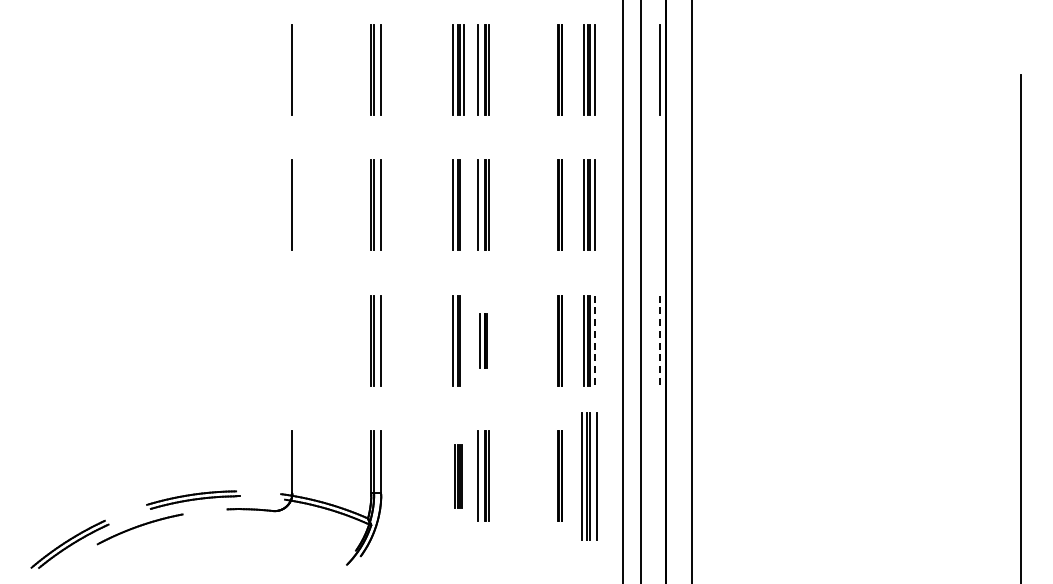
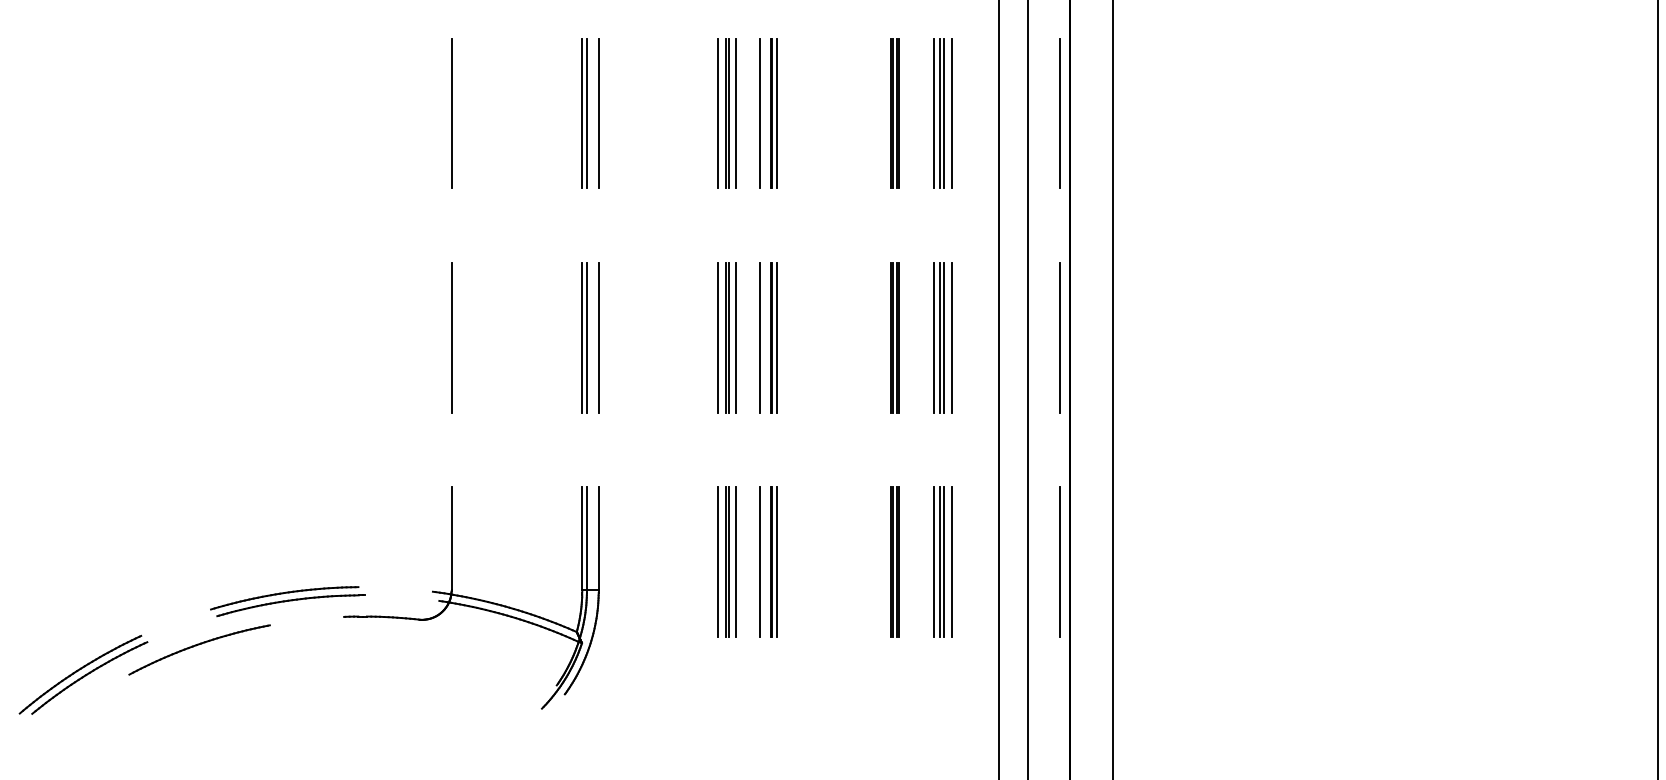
line: (464, 205) -> (736, 113), added
line: (660, 205) -> (1060, 113), added
line: (291, 340) -> (450, 337), added
line: (464, 340) -> (736, 337), added
part: (483, 340) -> (767, 337), size x1.67
line: (594, 341) -> (951, 339), dashed -> solid
line: (660, 341) -> (1060, 339), dashed -> solid
part: (458, 475) -> (726, 560), size x1.43
part: (589, 475) -> (943, 560), size x0.71
line: (660, 476) -> (1060, 562), added

